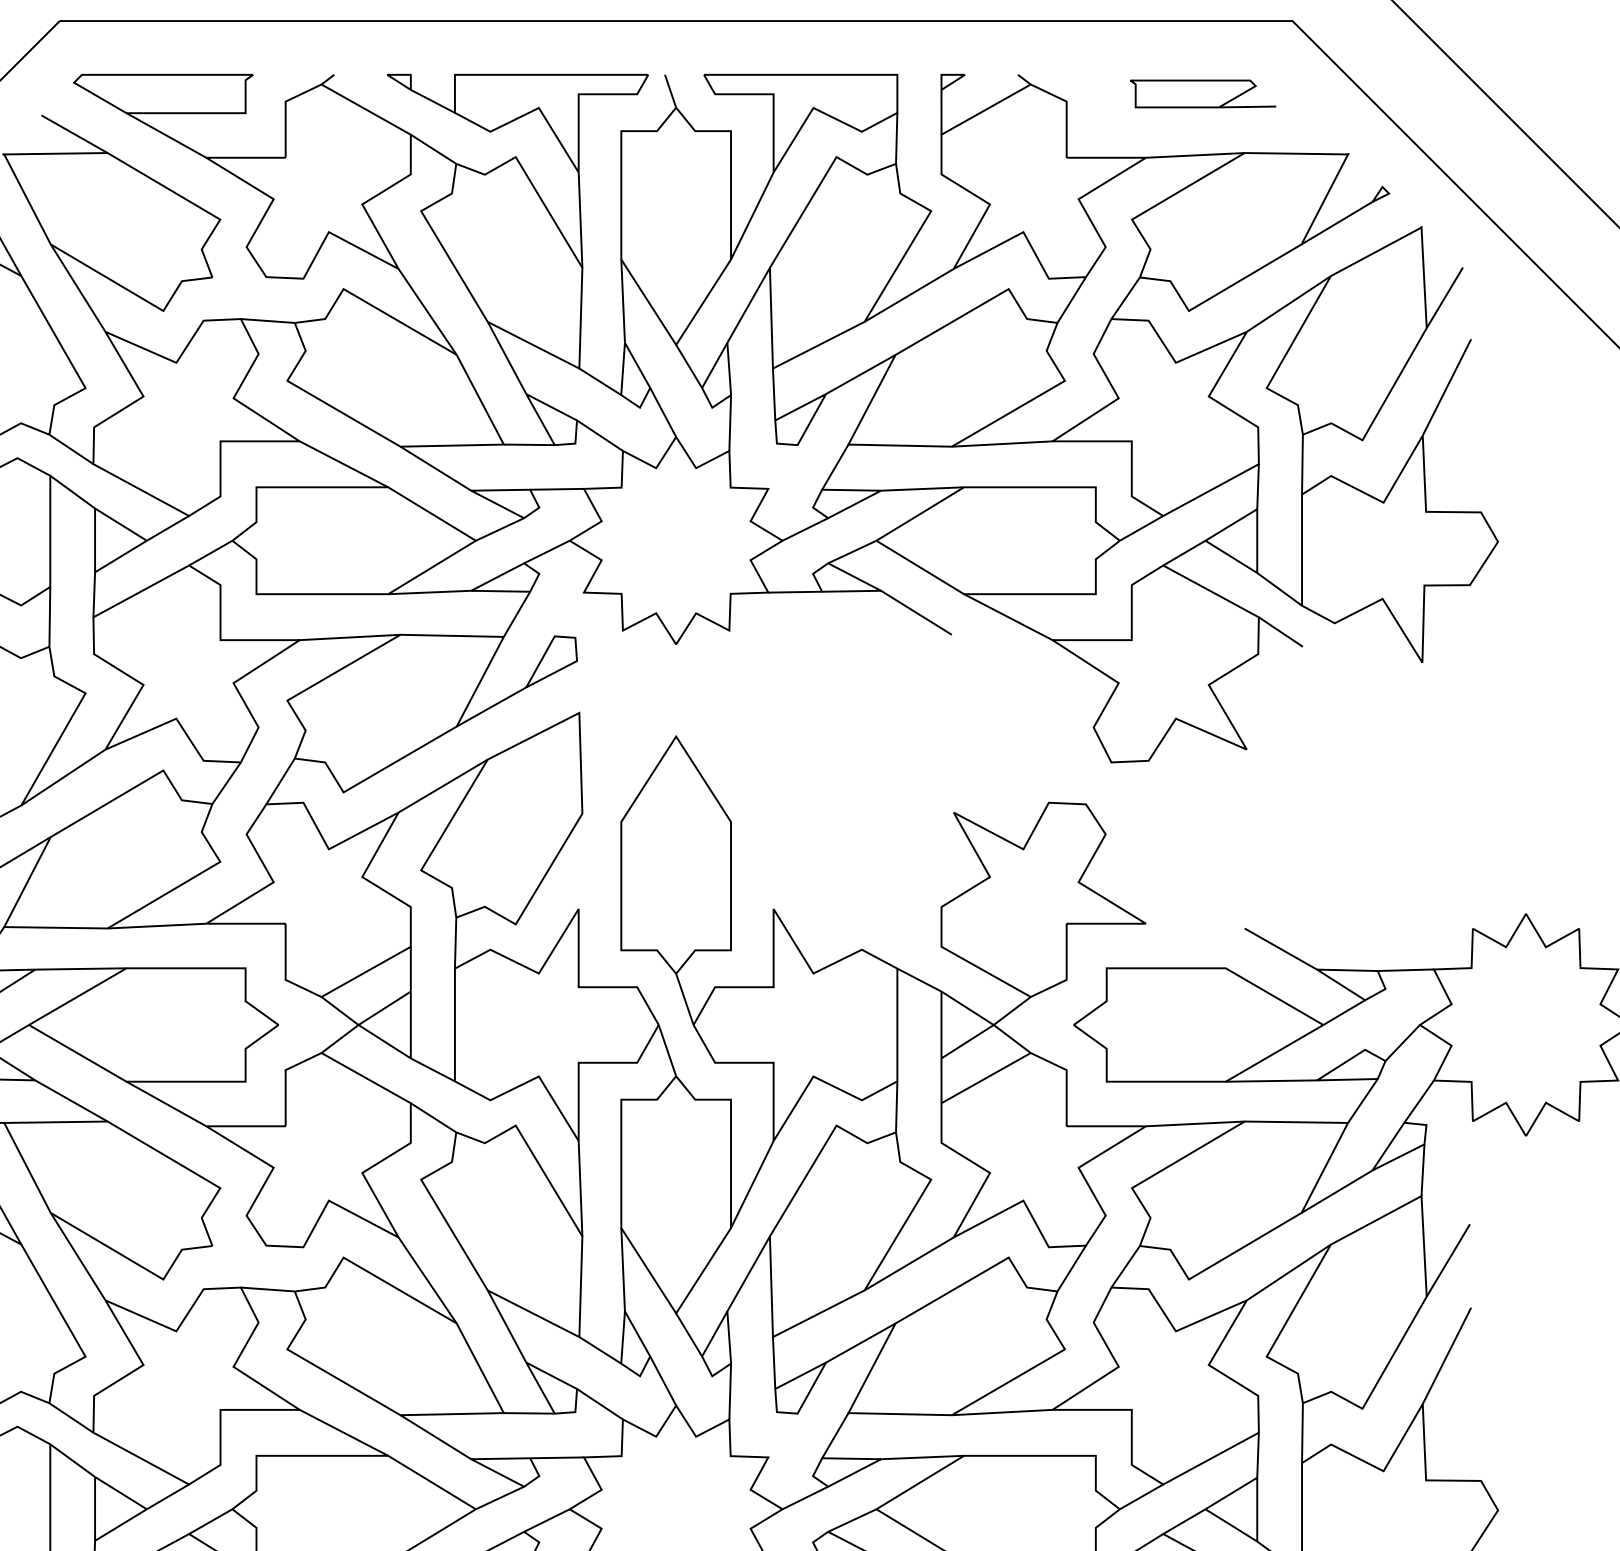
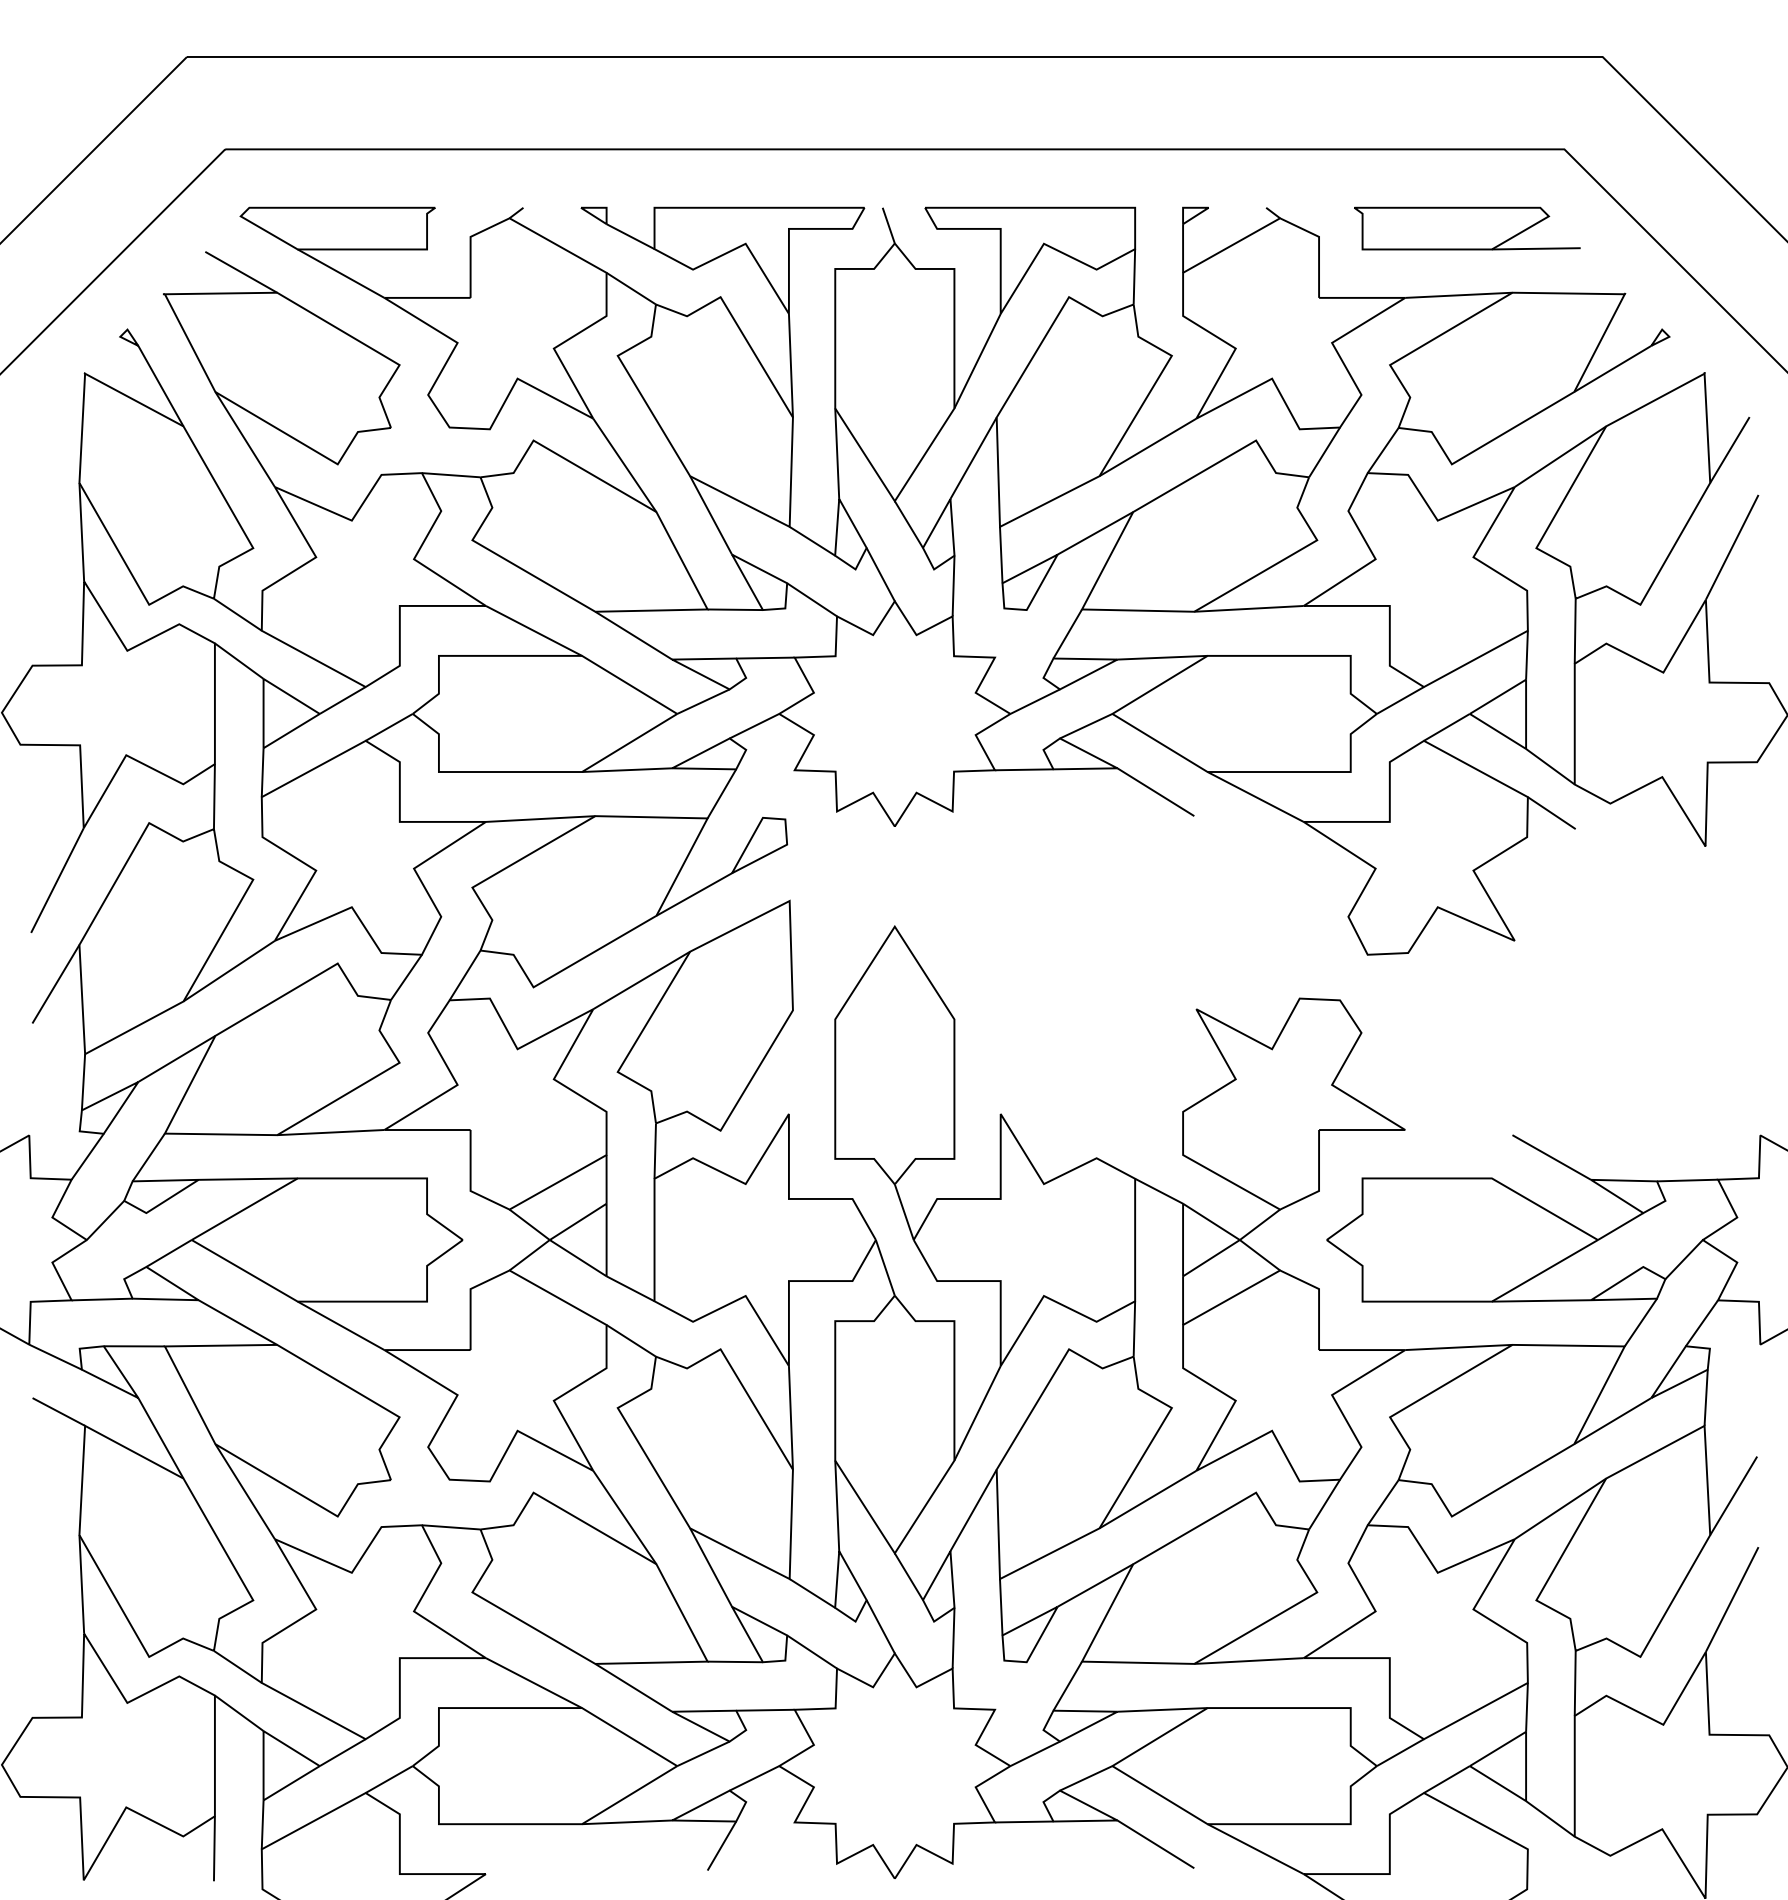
part: (1203, 93) -> (1467, 228), size x1.43

